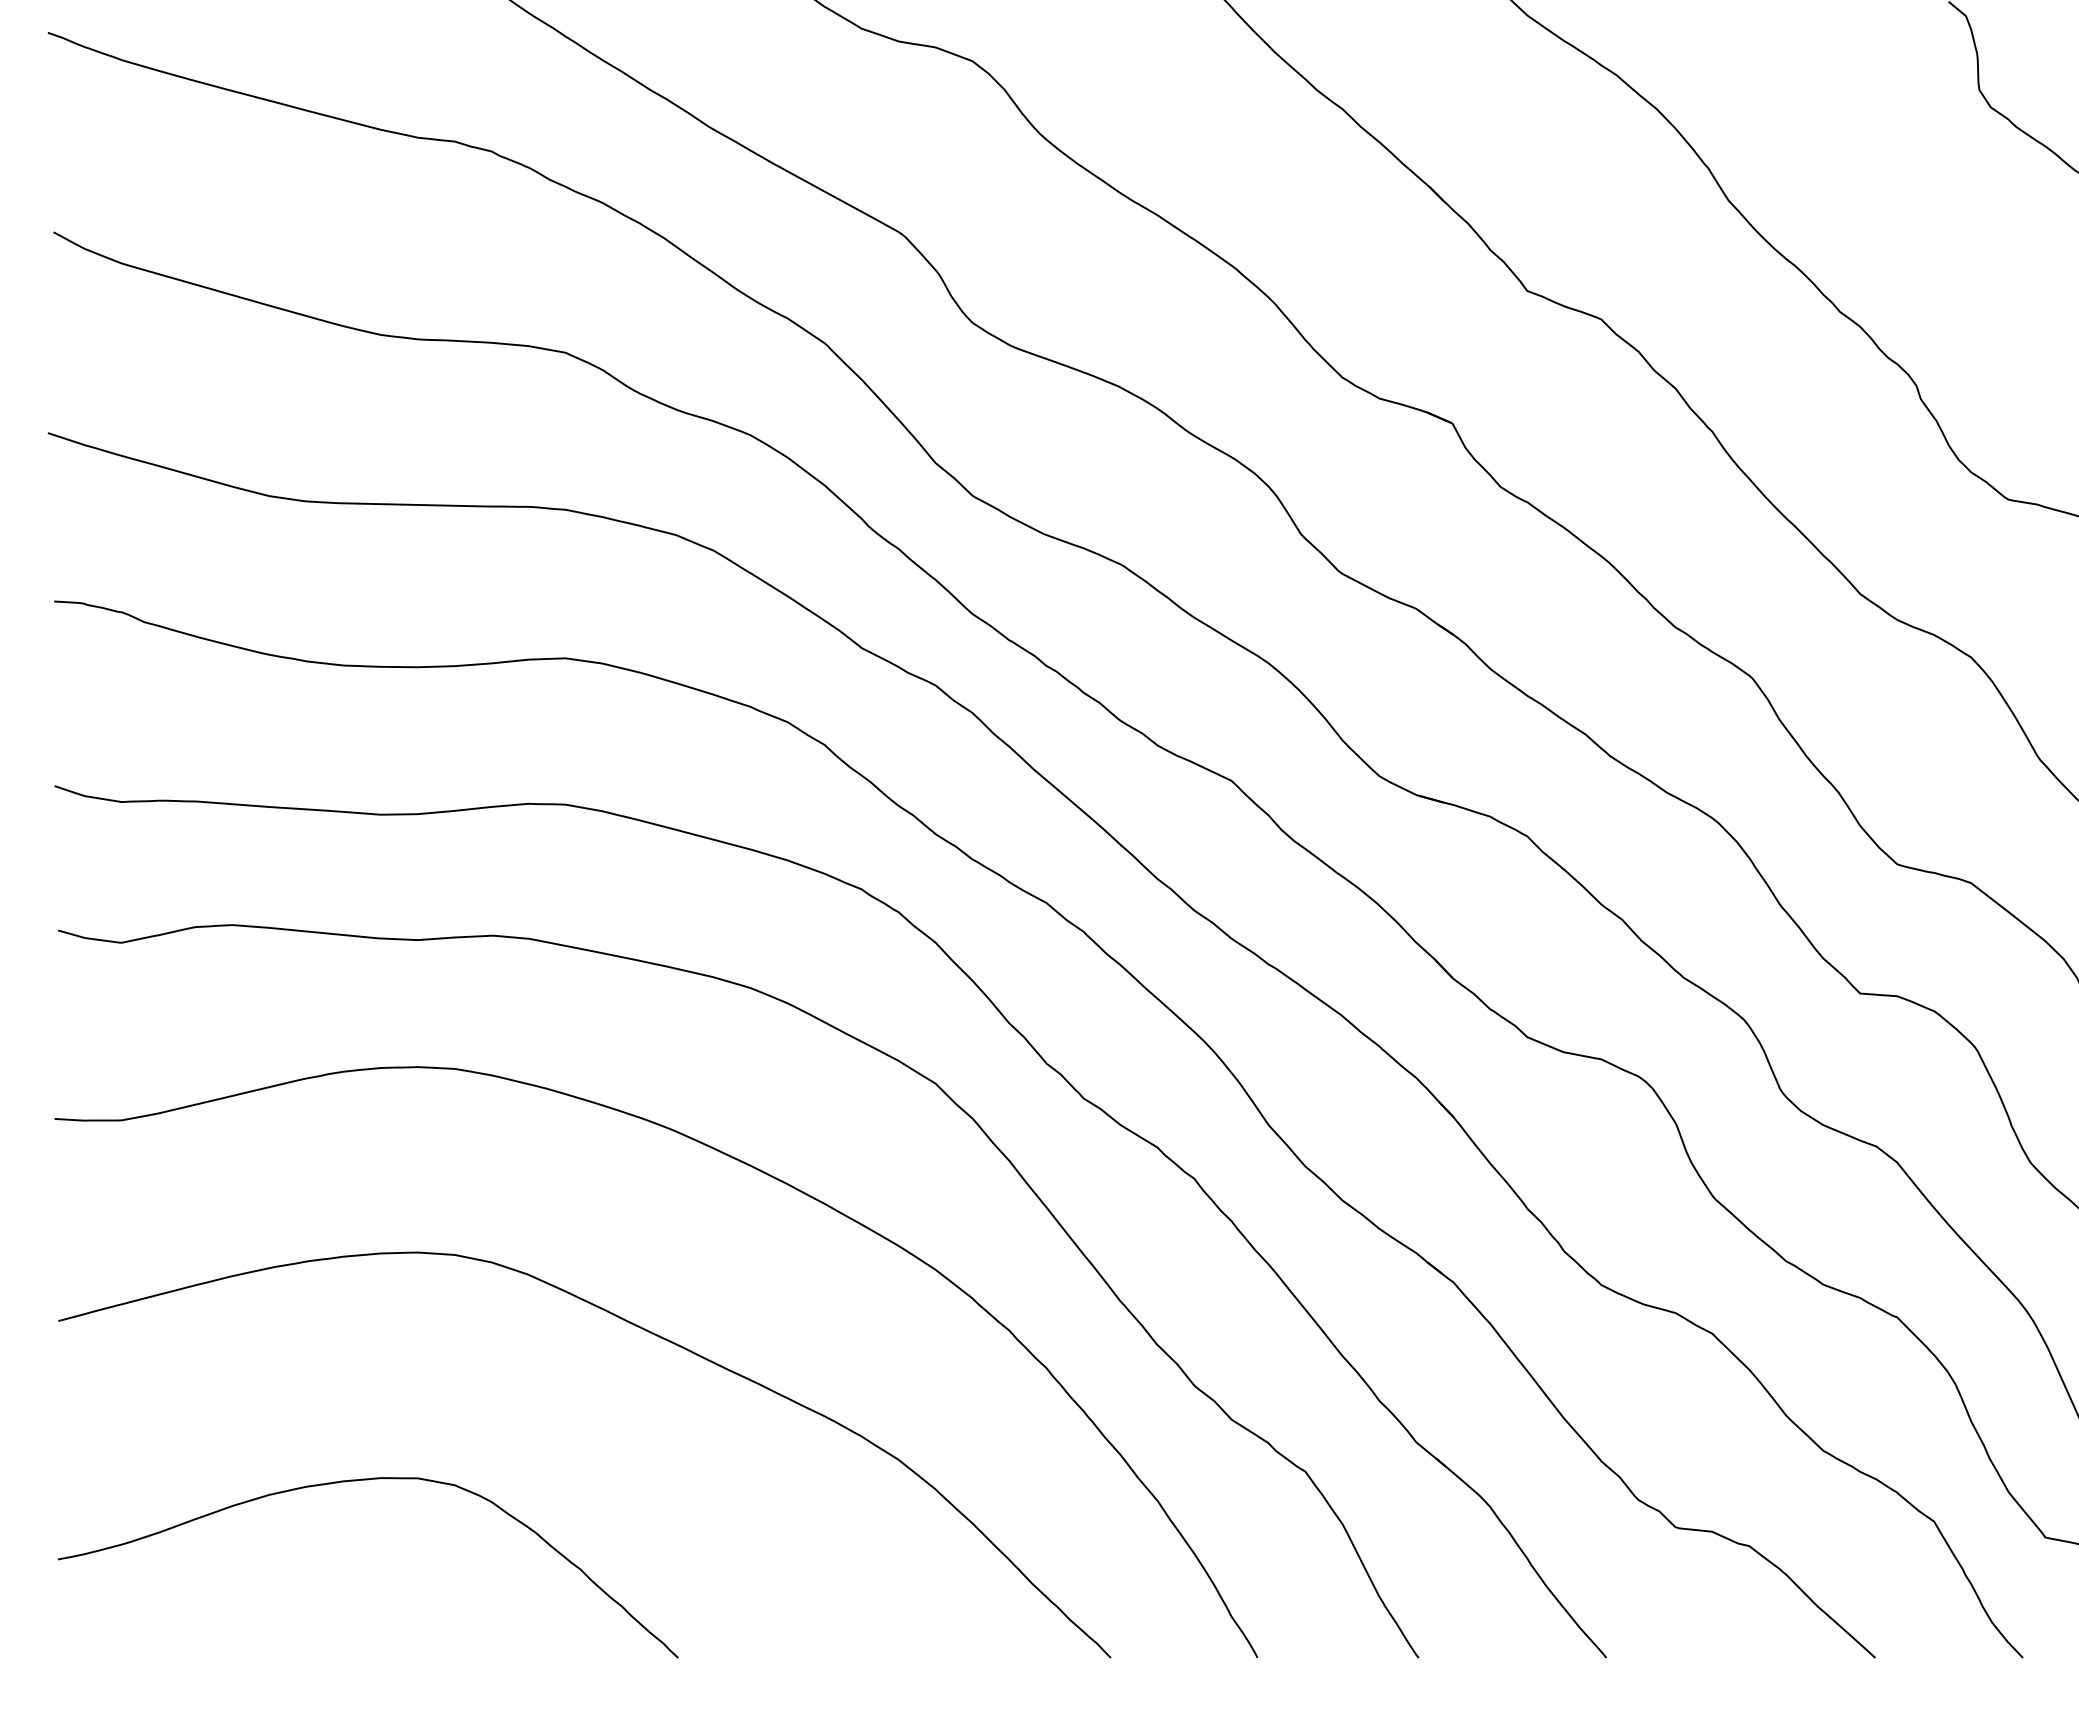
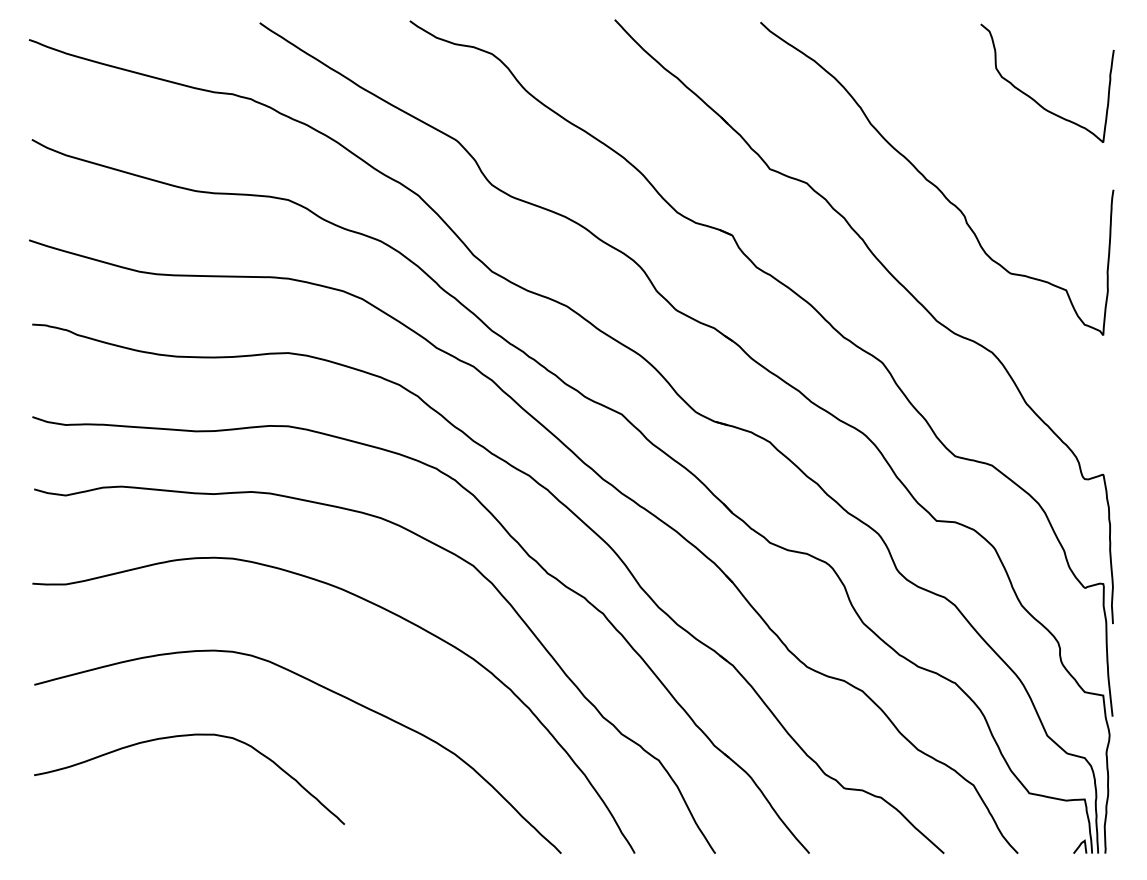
curve: (366, 1481) -> (188, 736), moved

